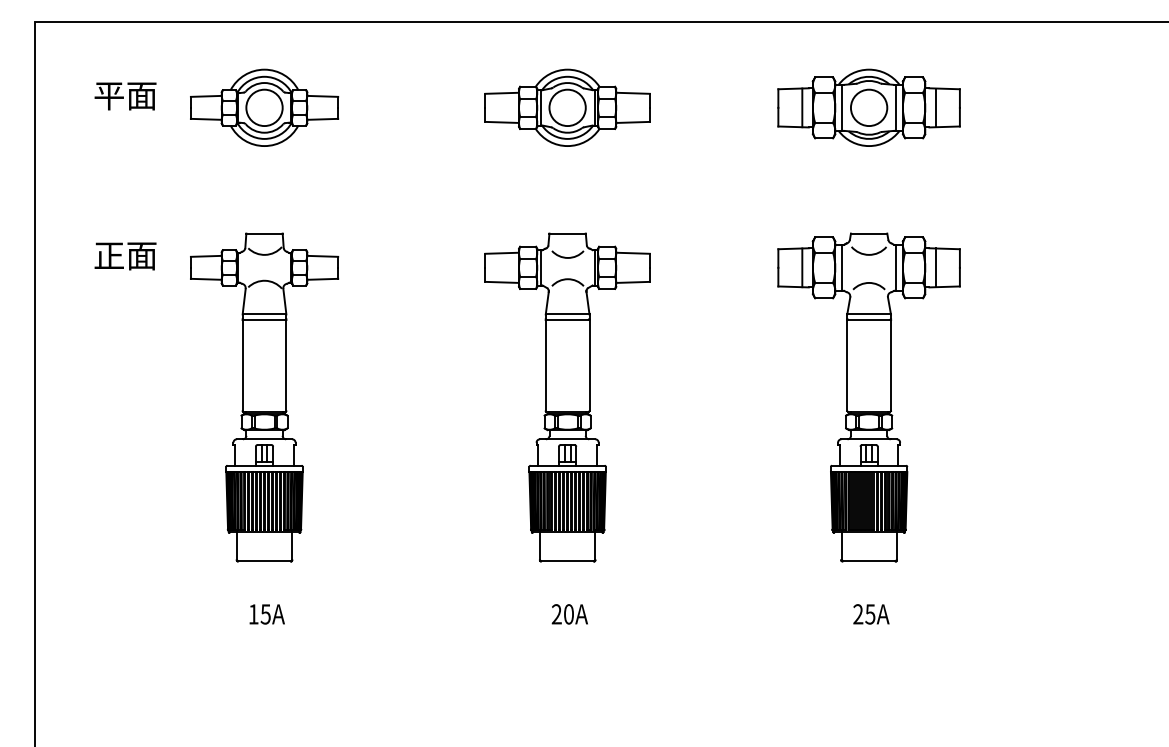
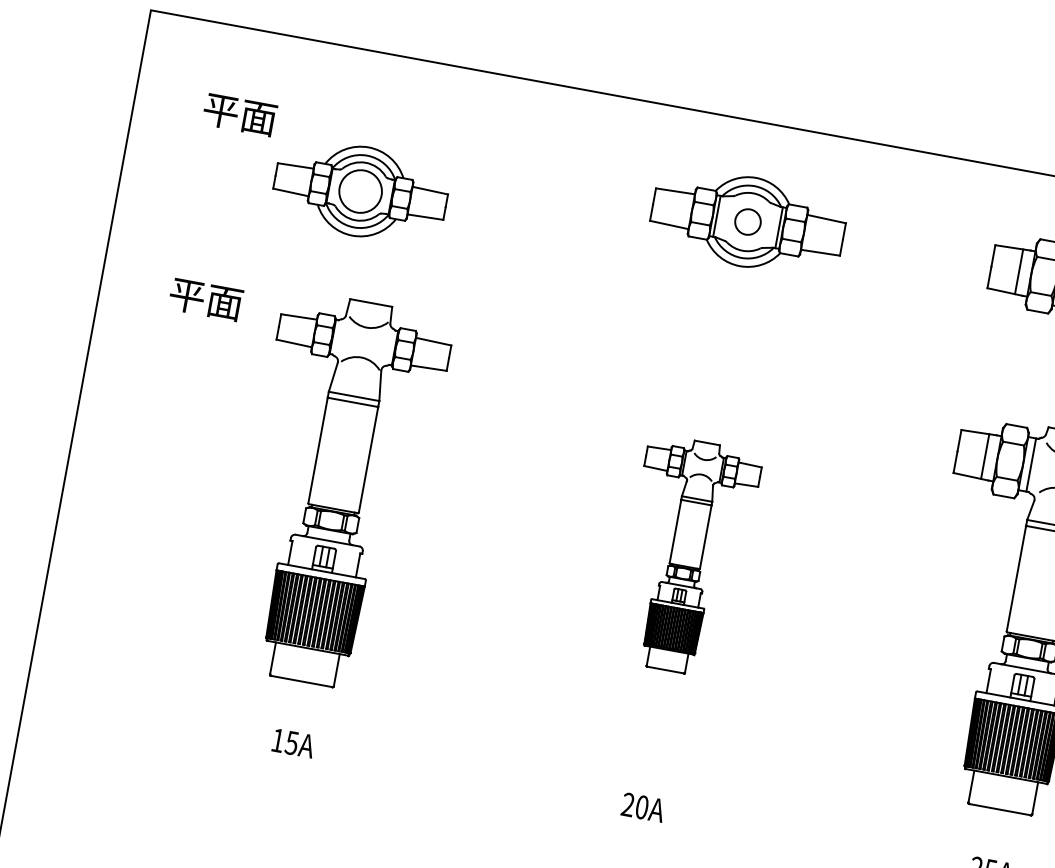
part: (264, 107) -> (360, 191), moved
circle: (567, 107) -> (747, 221), size x0.6
text: (108, 256) -> (186, 296), 正面 -> 平面
part: (567, 397) -> (686, 556), size x0.6

